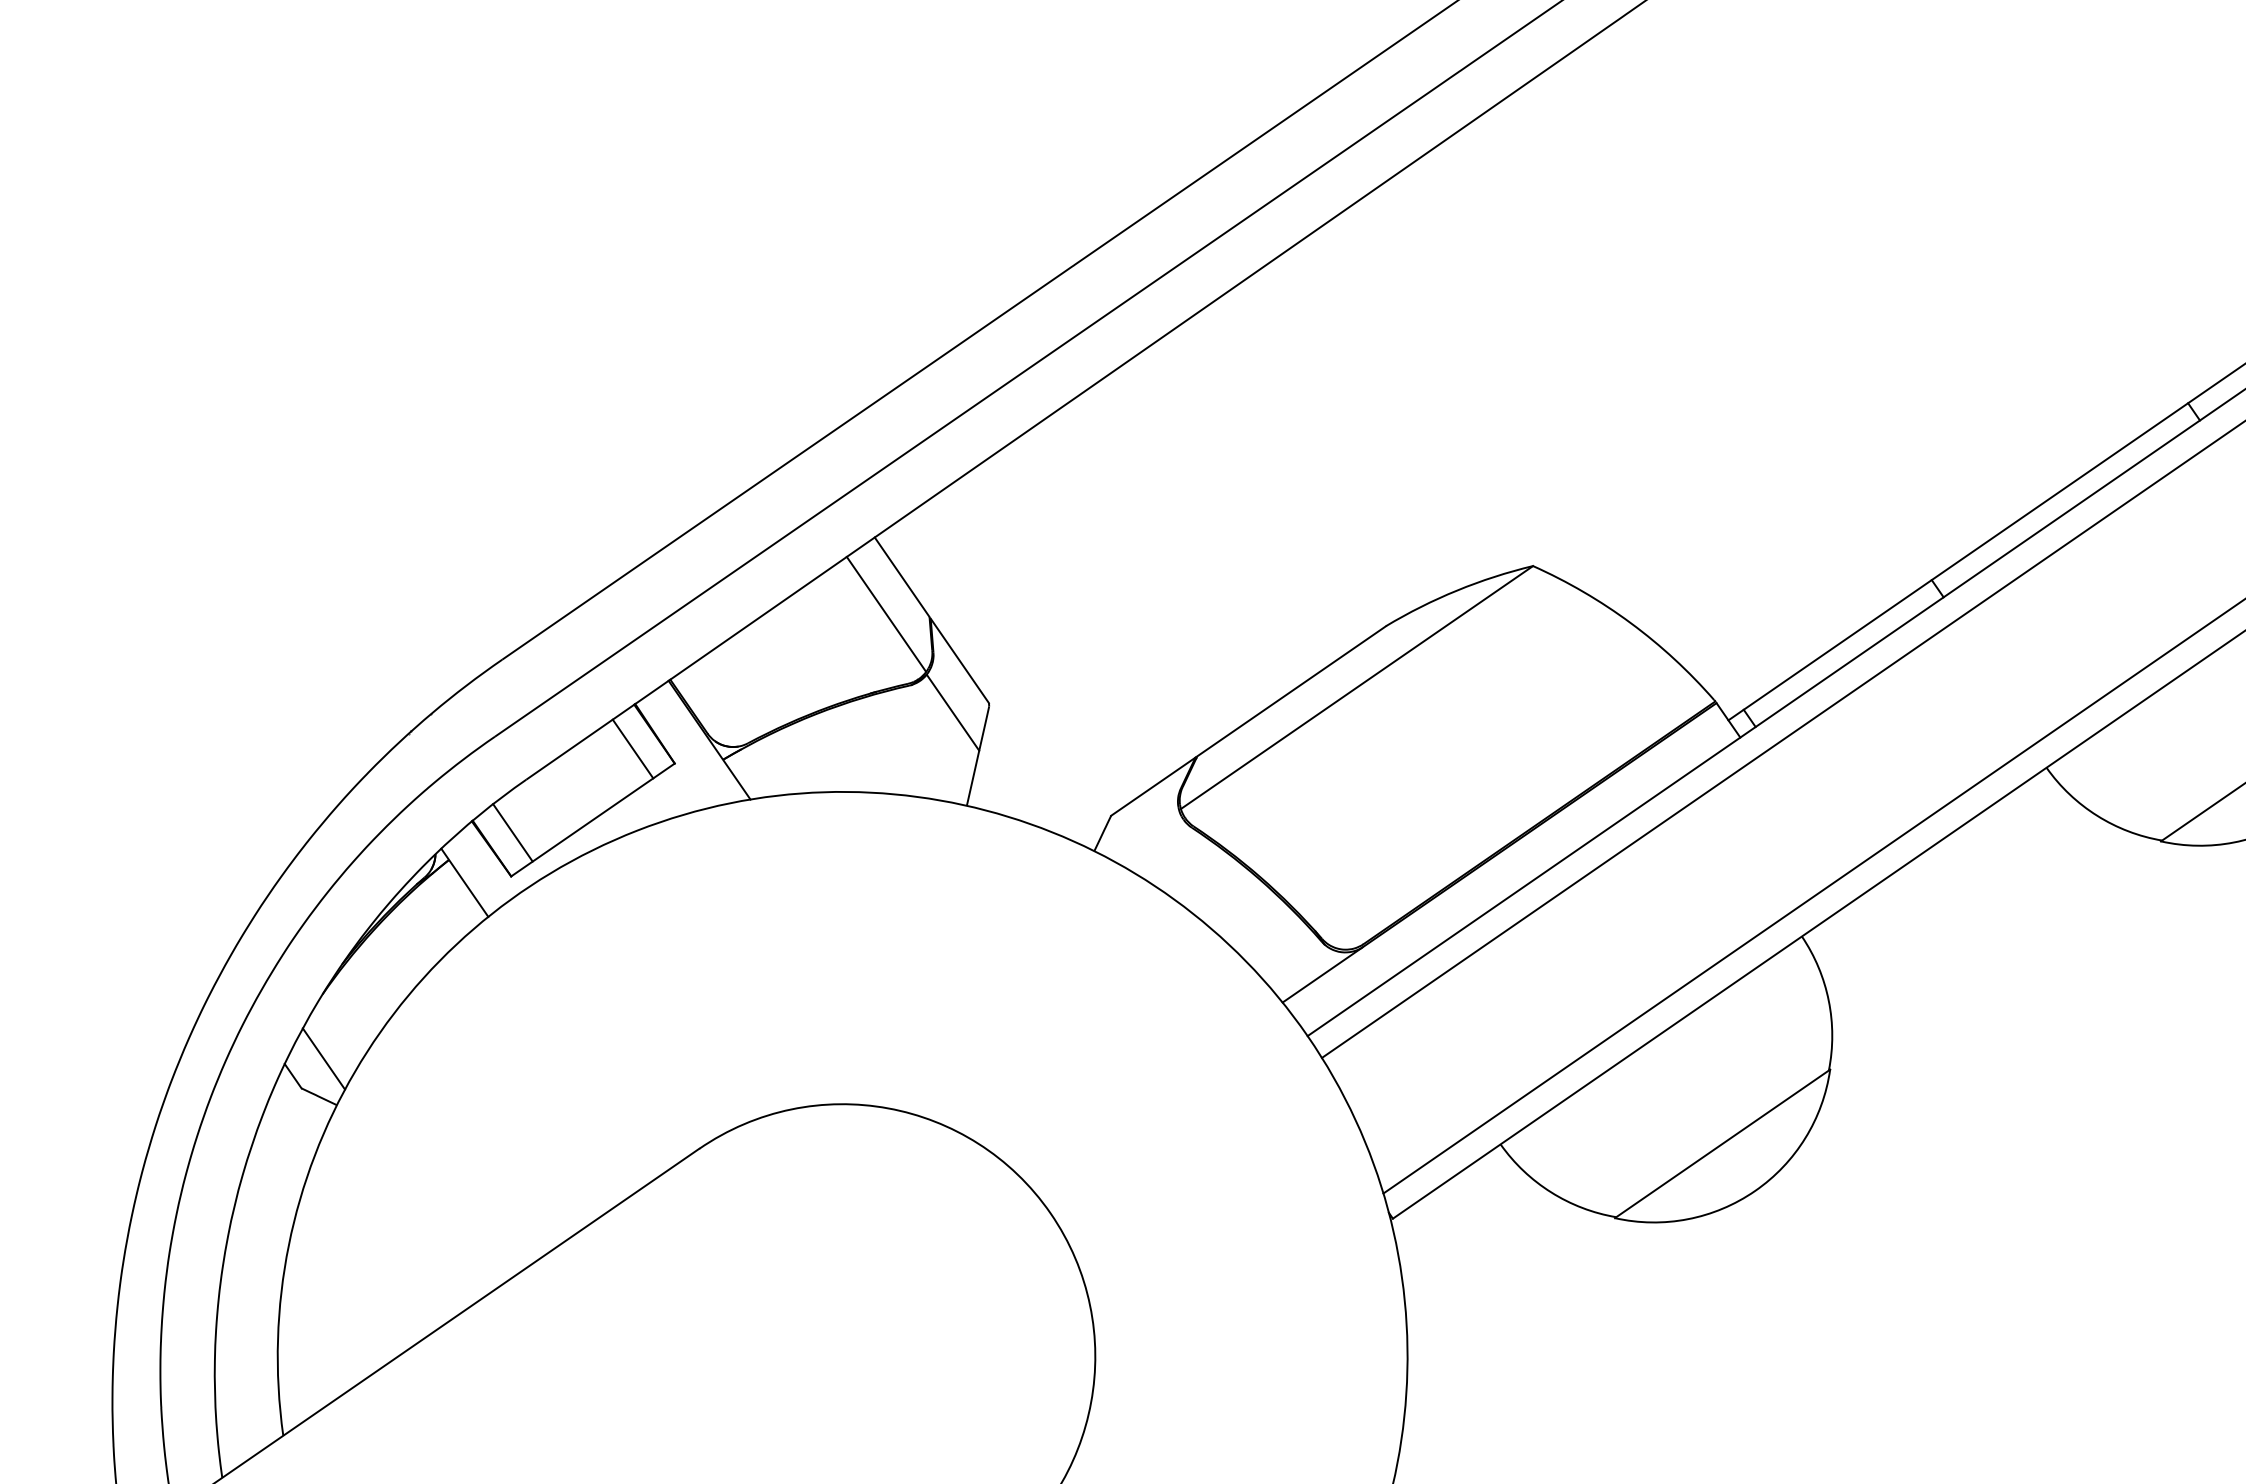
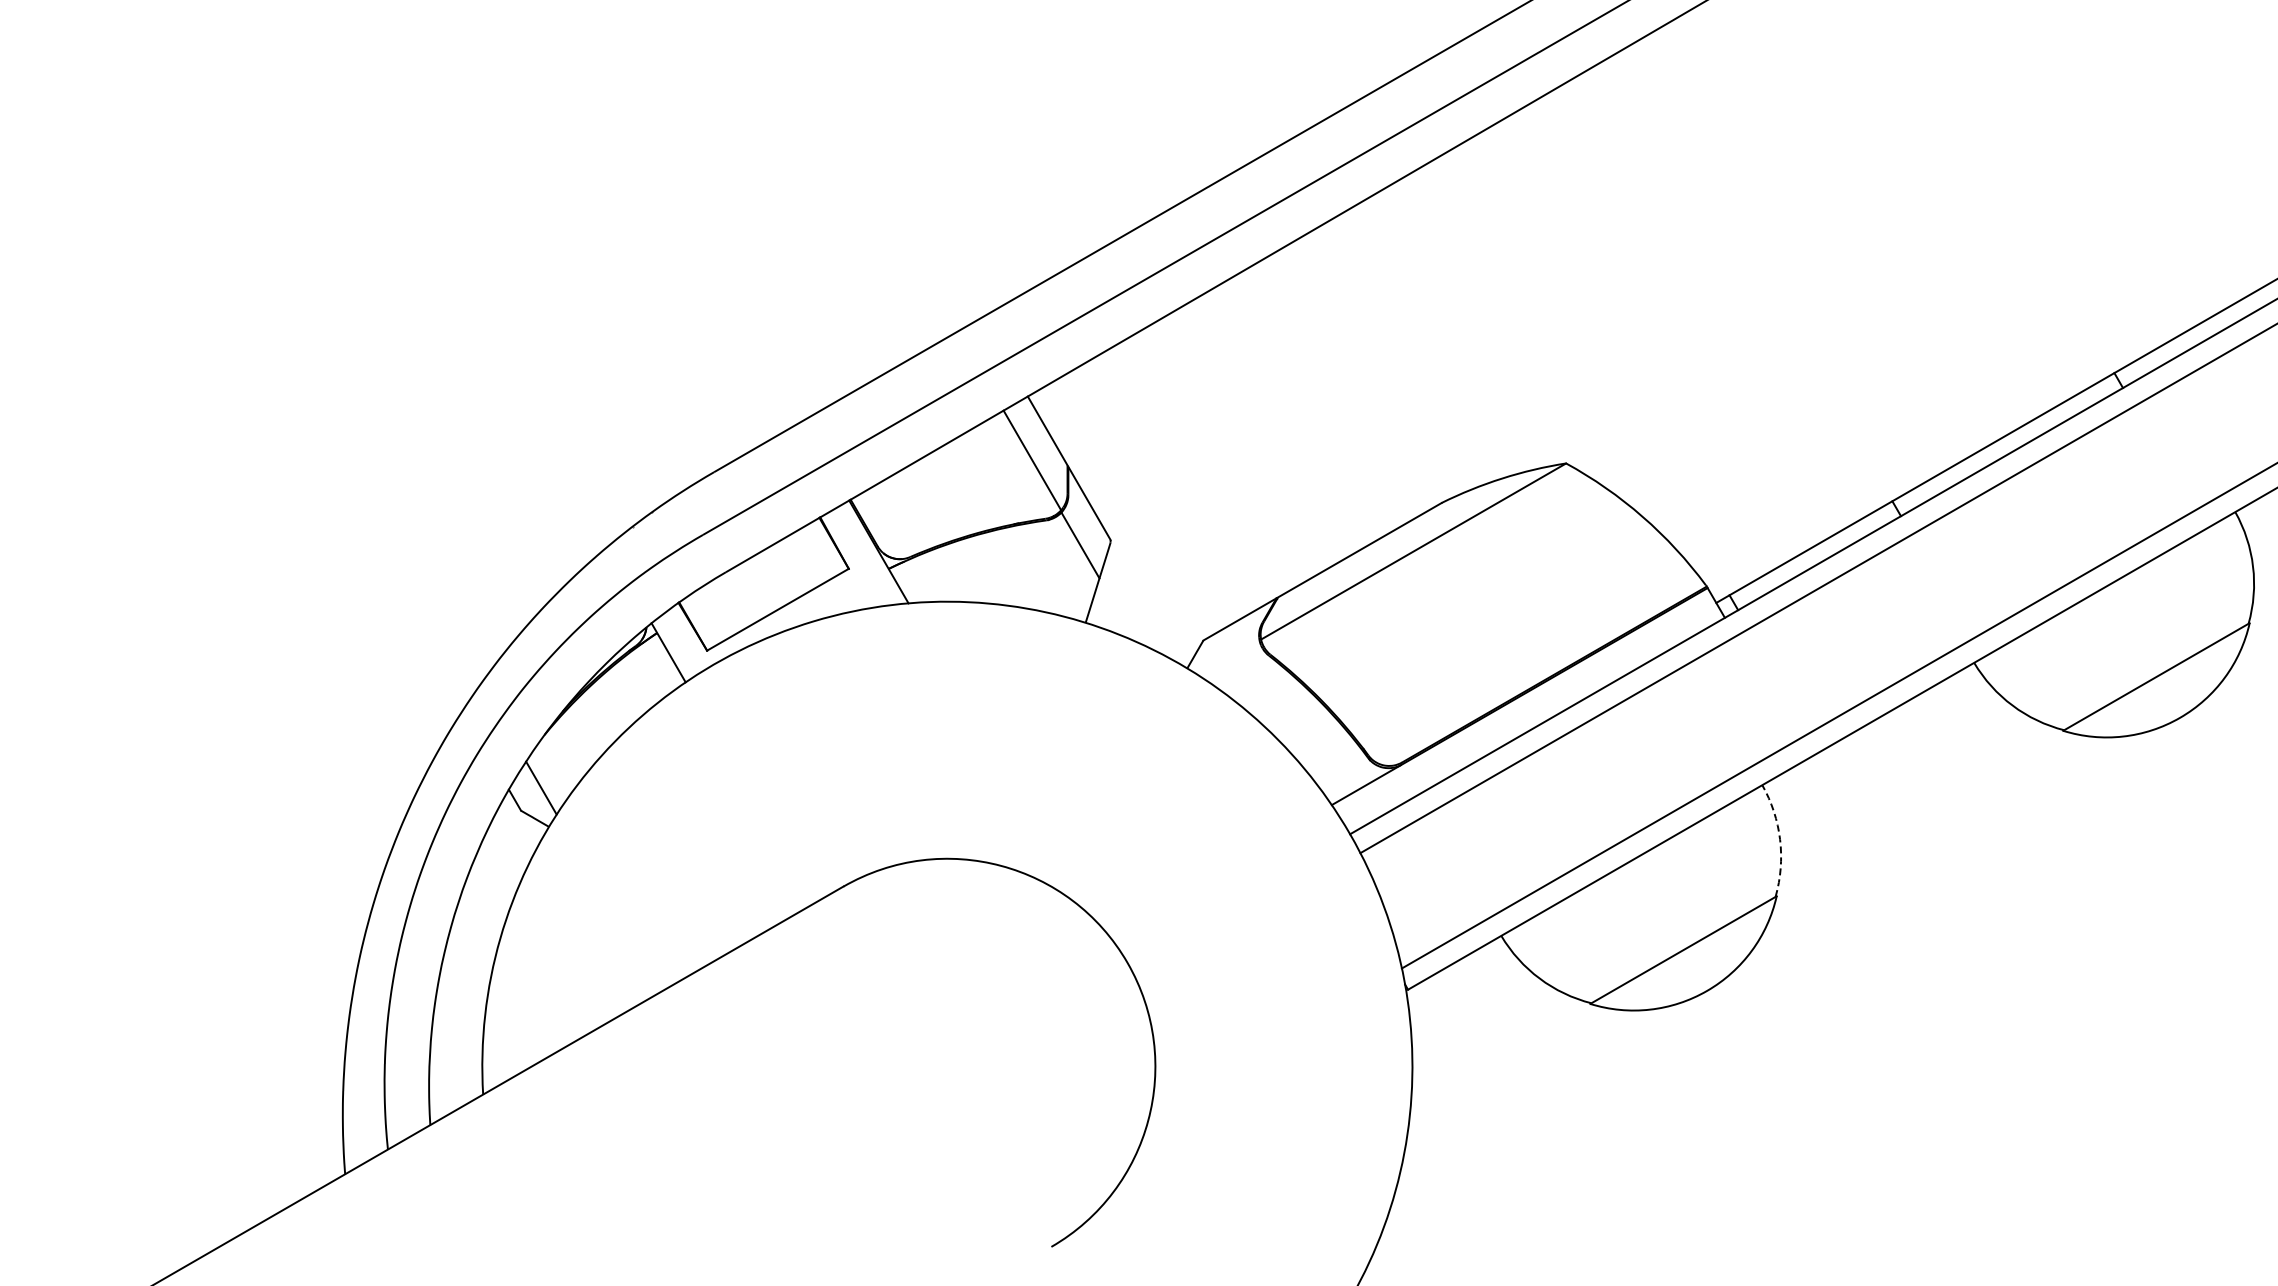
line: (632, 748) -> (815, 553), removed
line: (512, 832) -> (711, 614), removed
arc: (1829, 1000) -> (1780, 839), solid -> dashed

